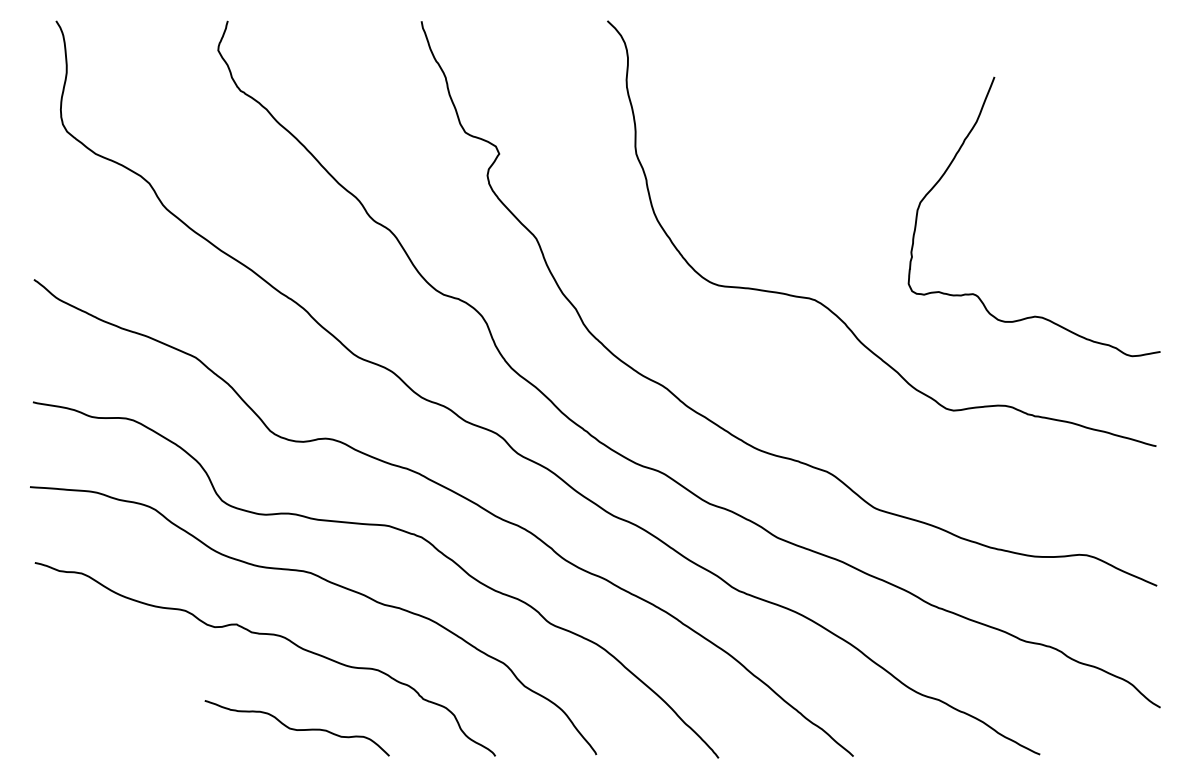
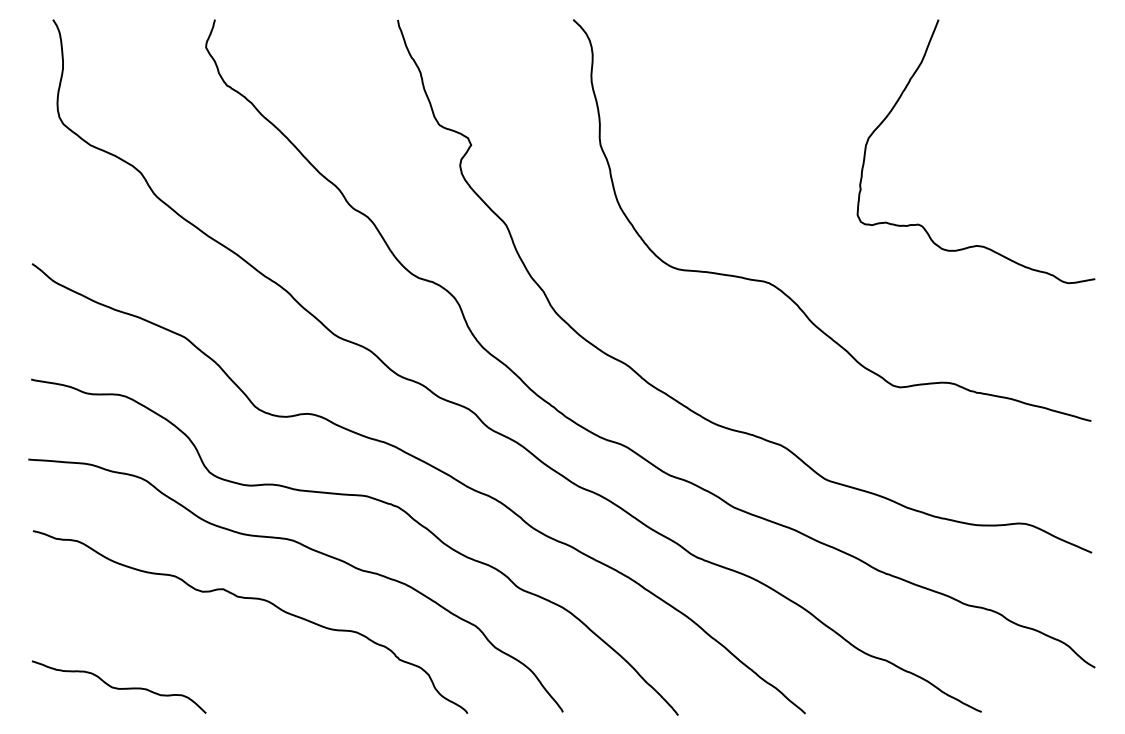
curve: (978, 295) -> (923, 225), moved
curve: (295, 728) -> (117, 687), moved

